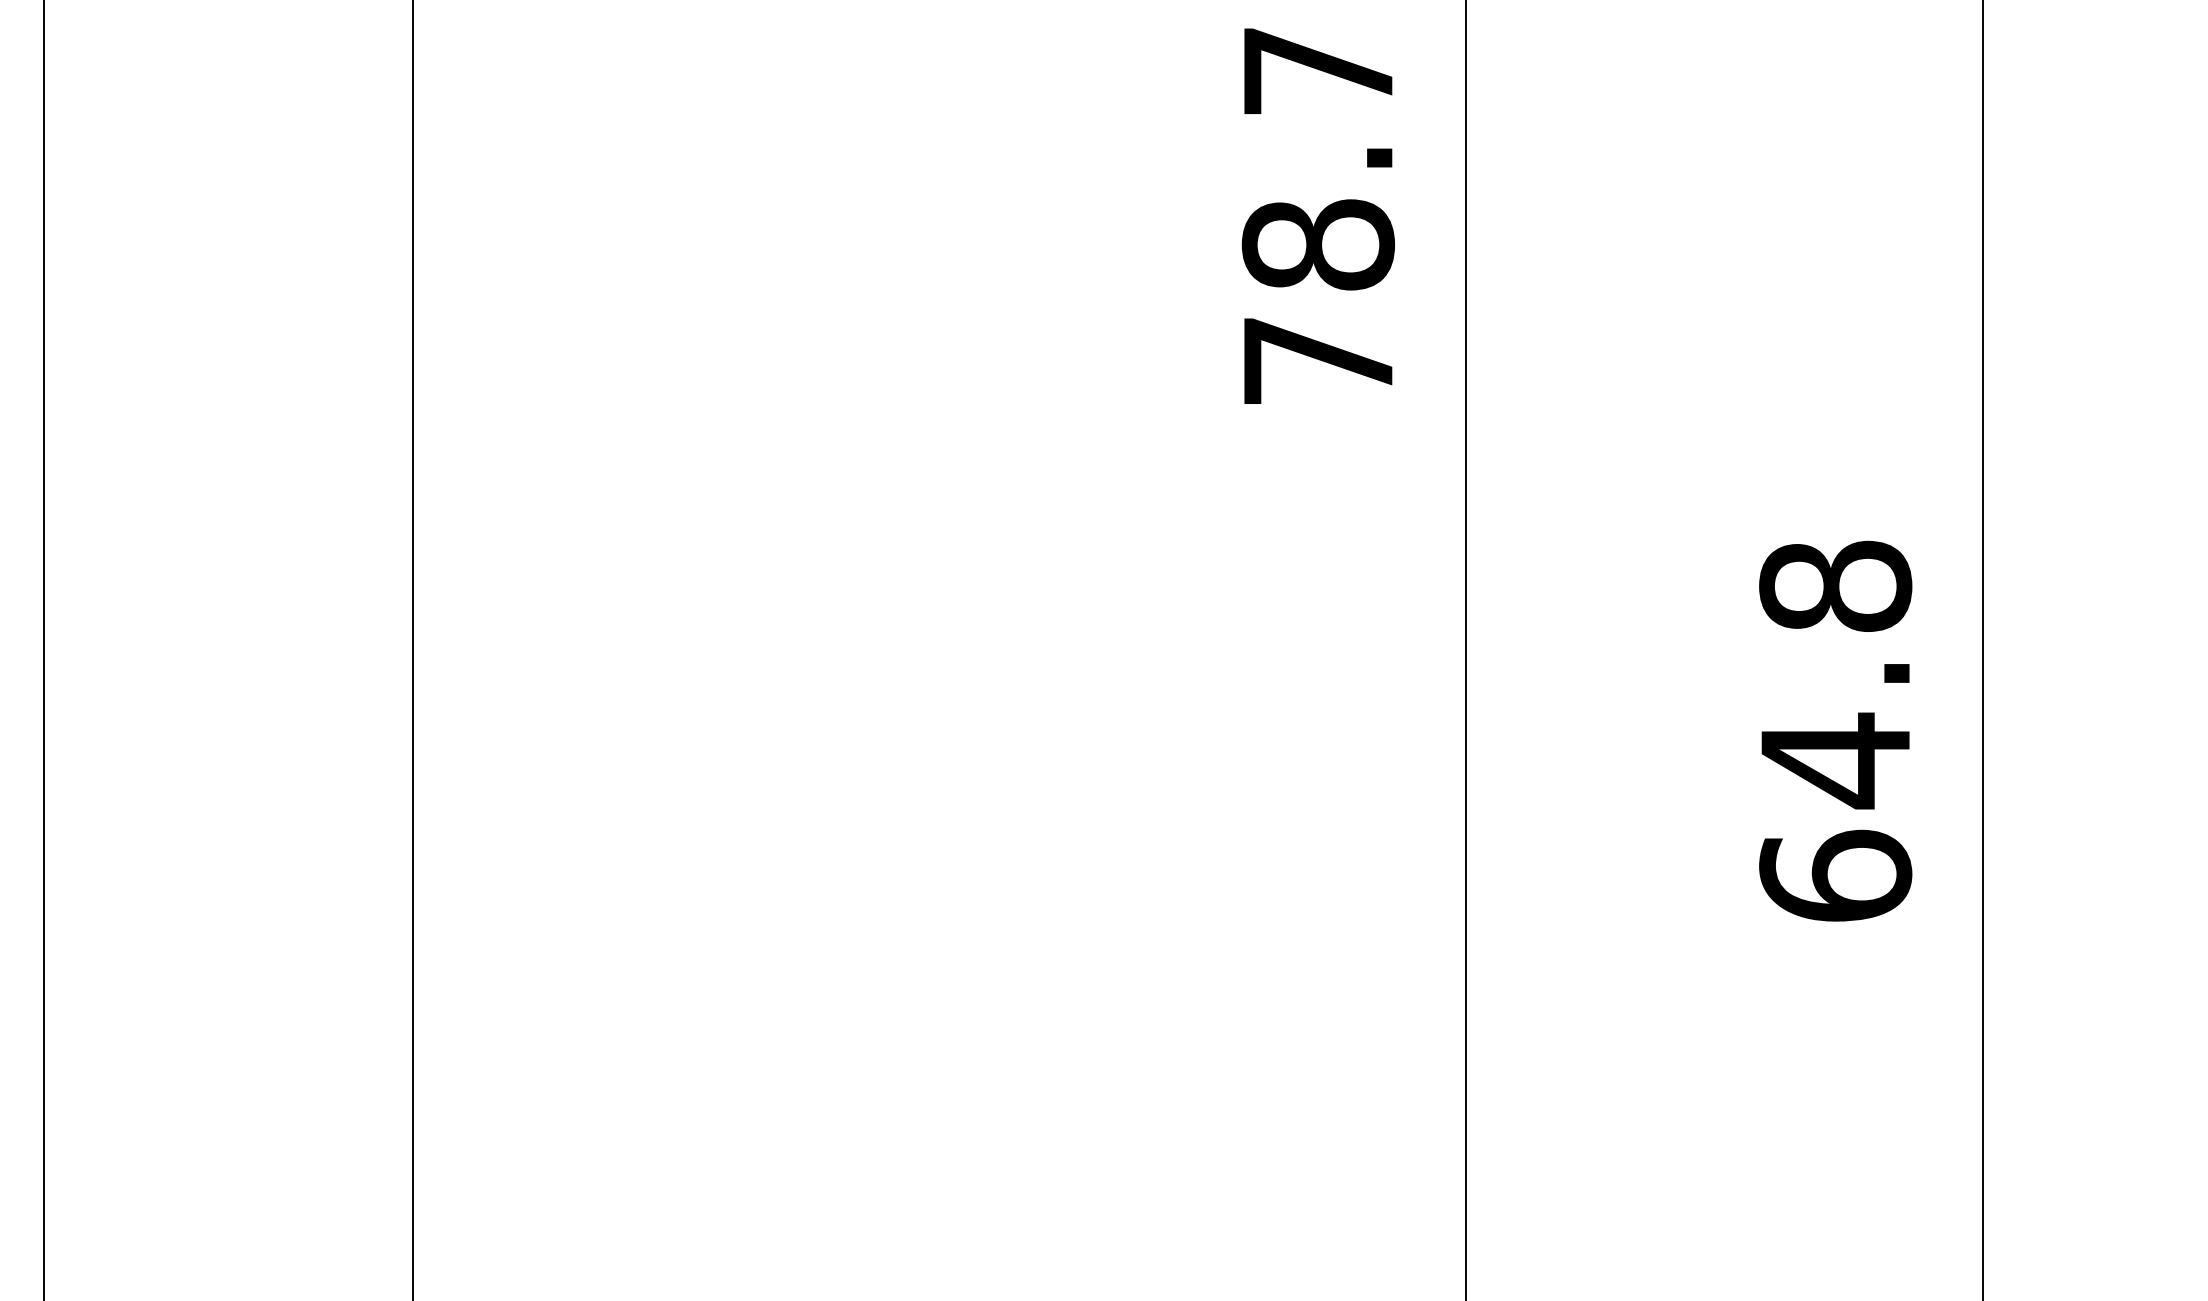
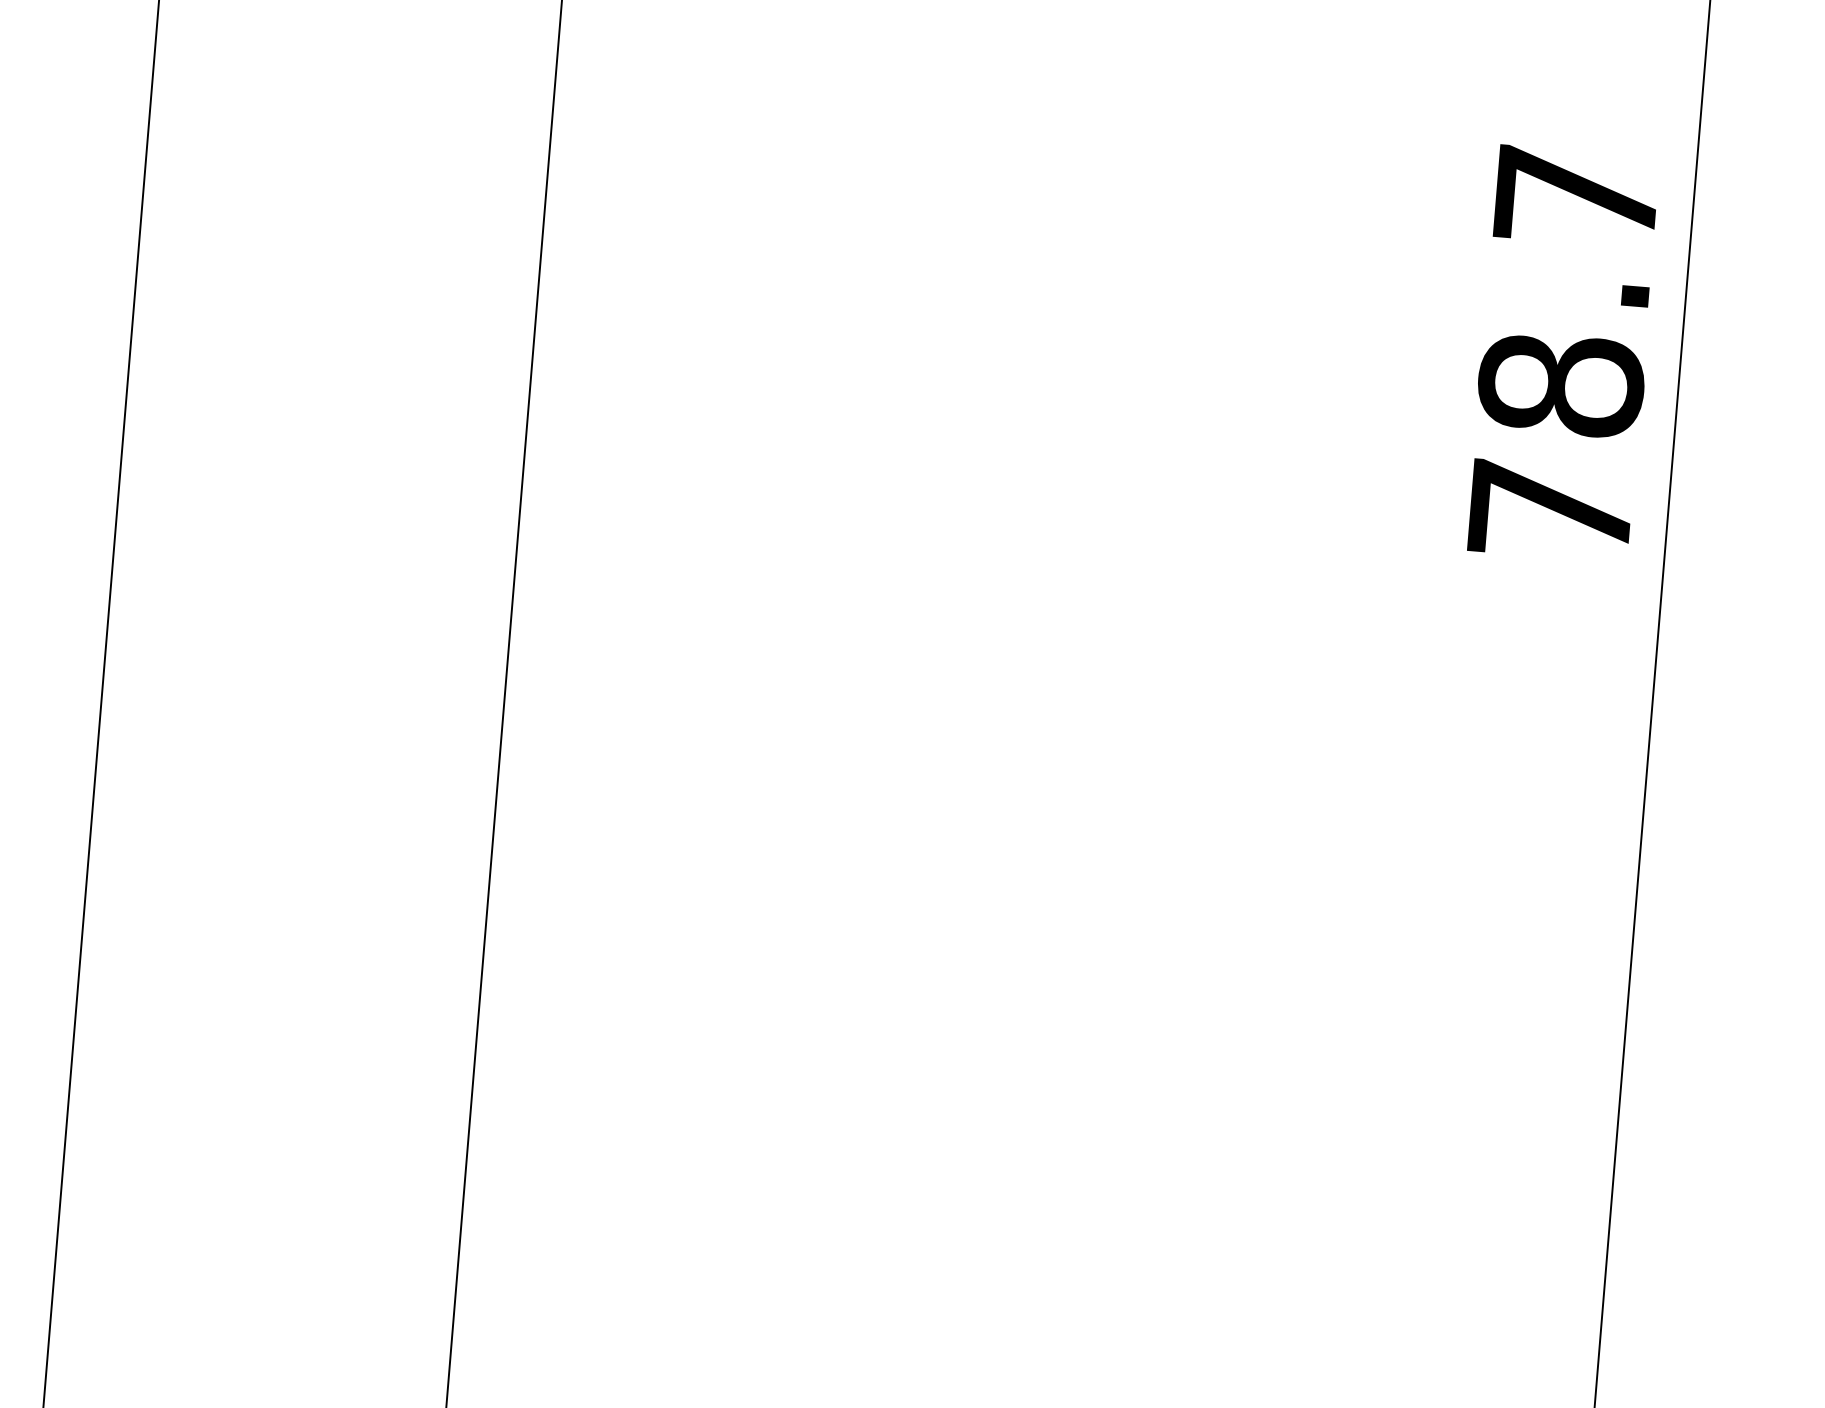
text: (1317, 215) -> (1562, 353), moved

